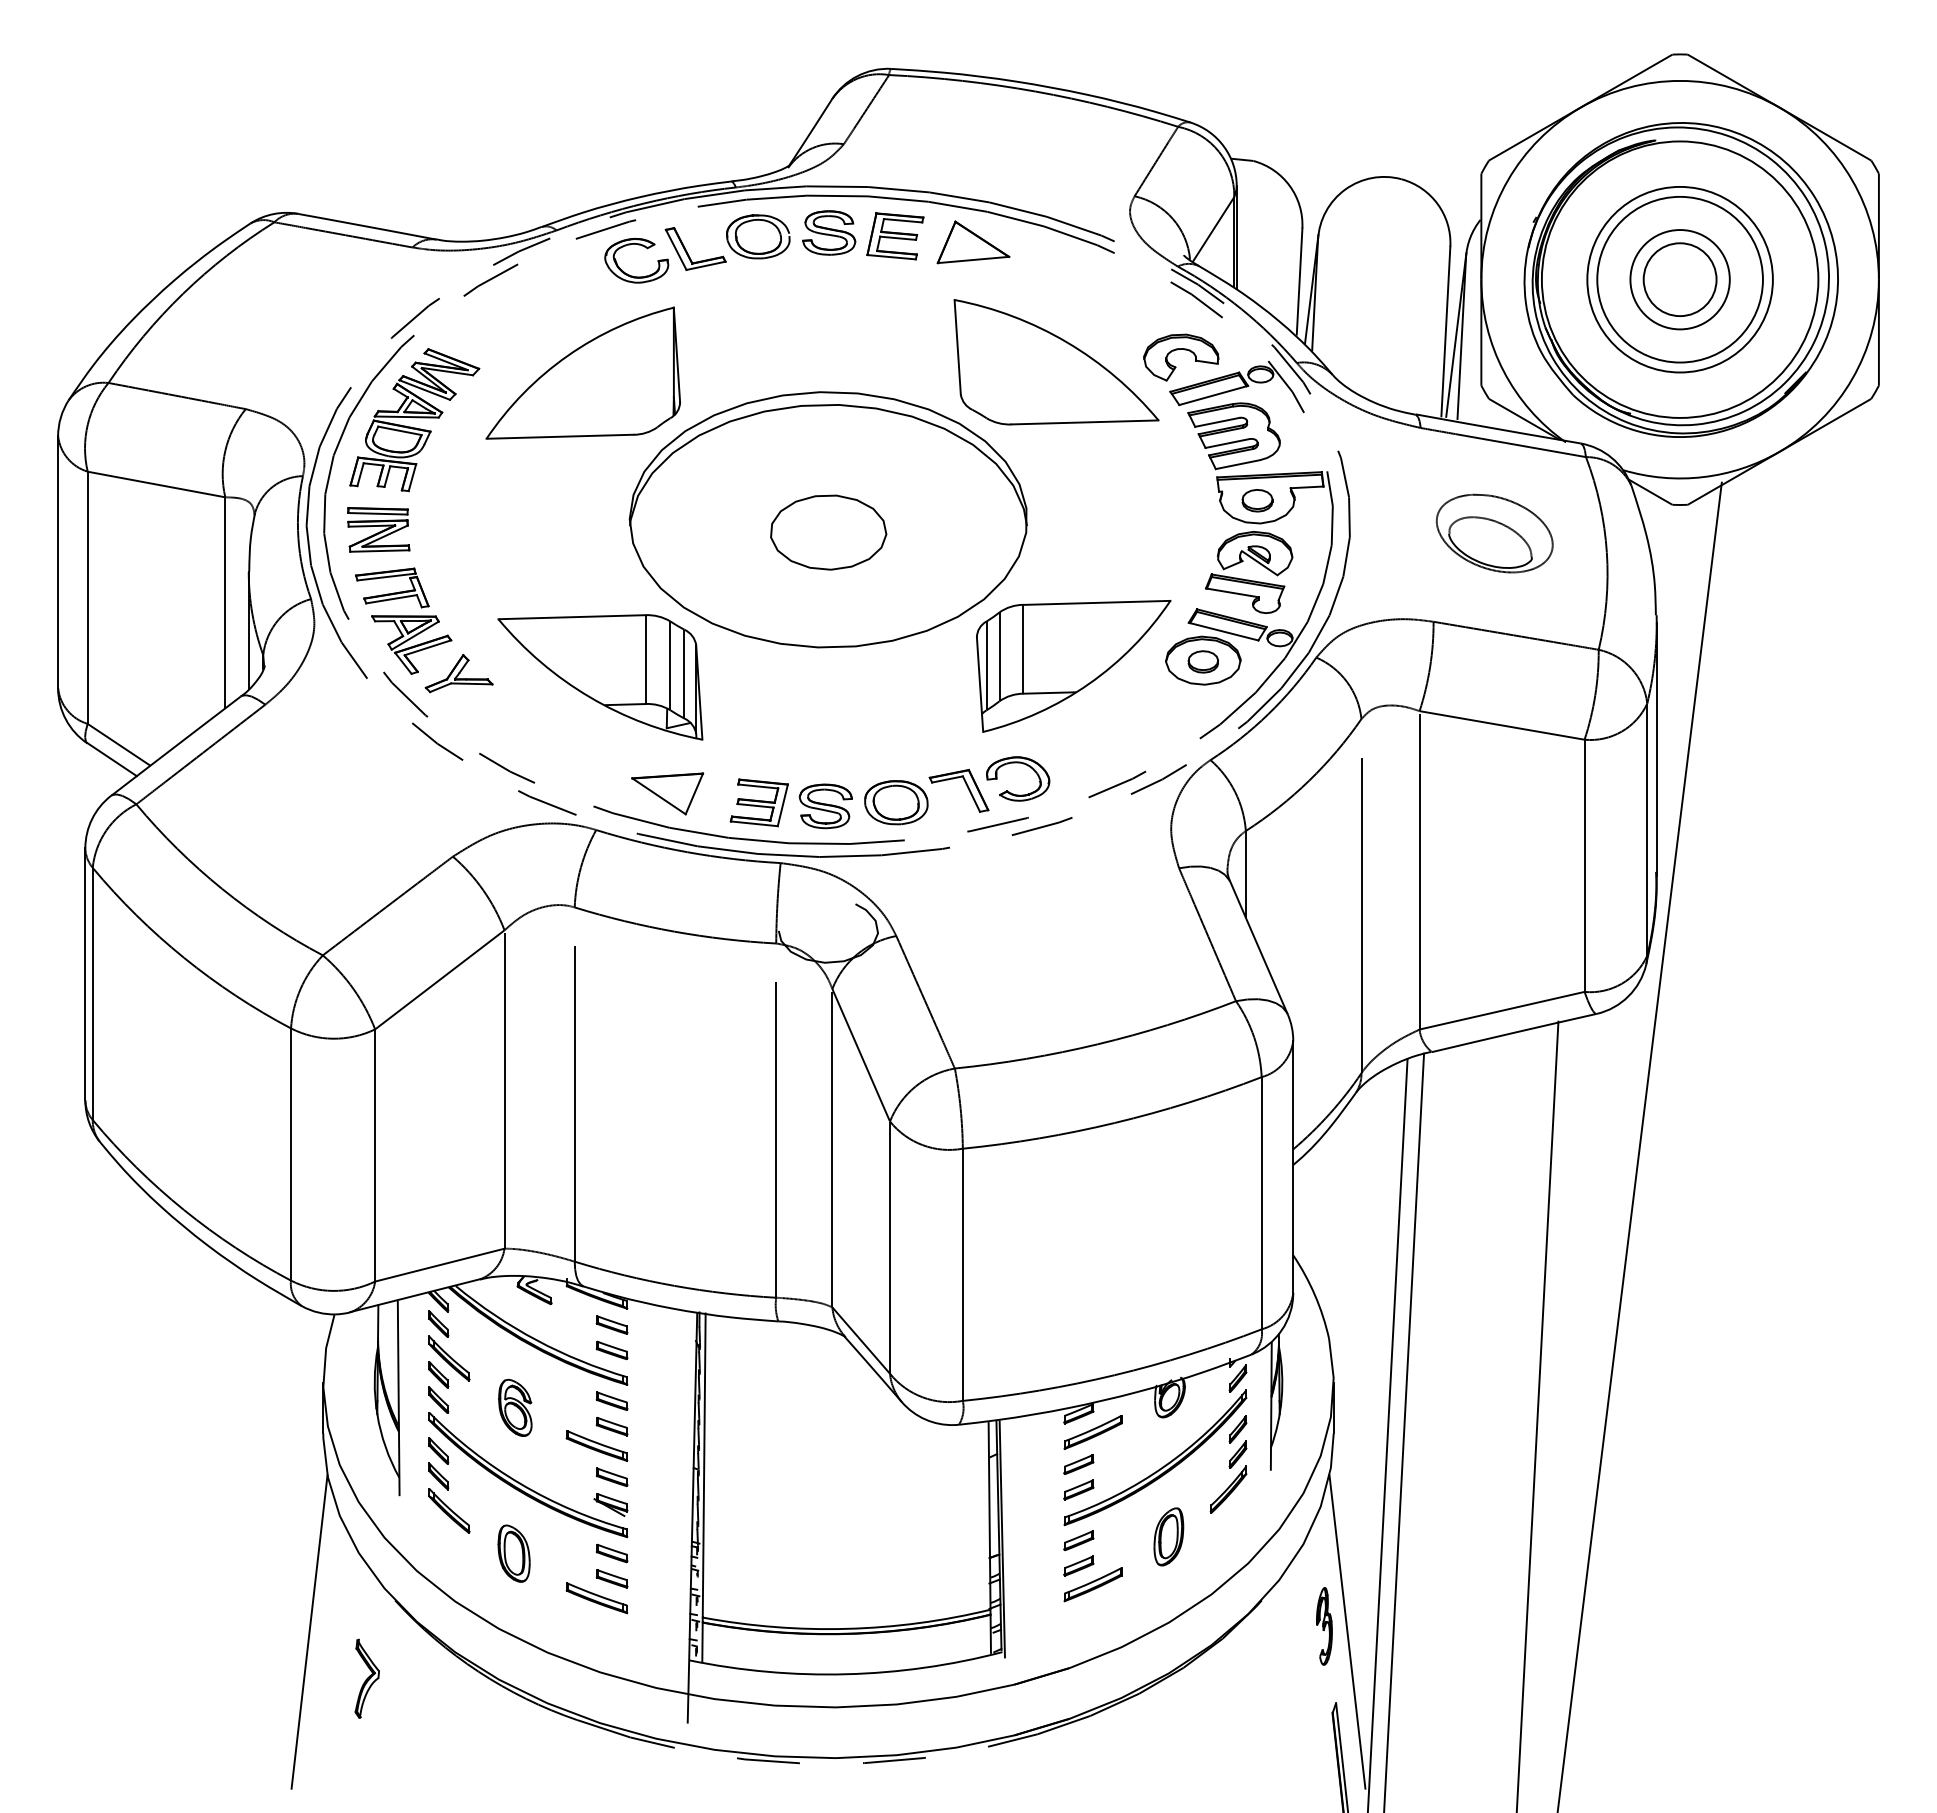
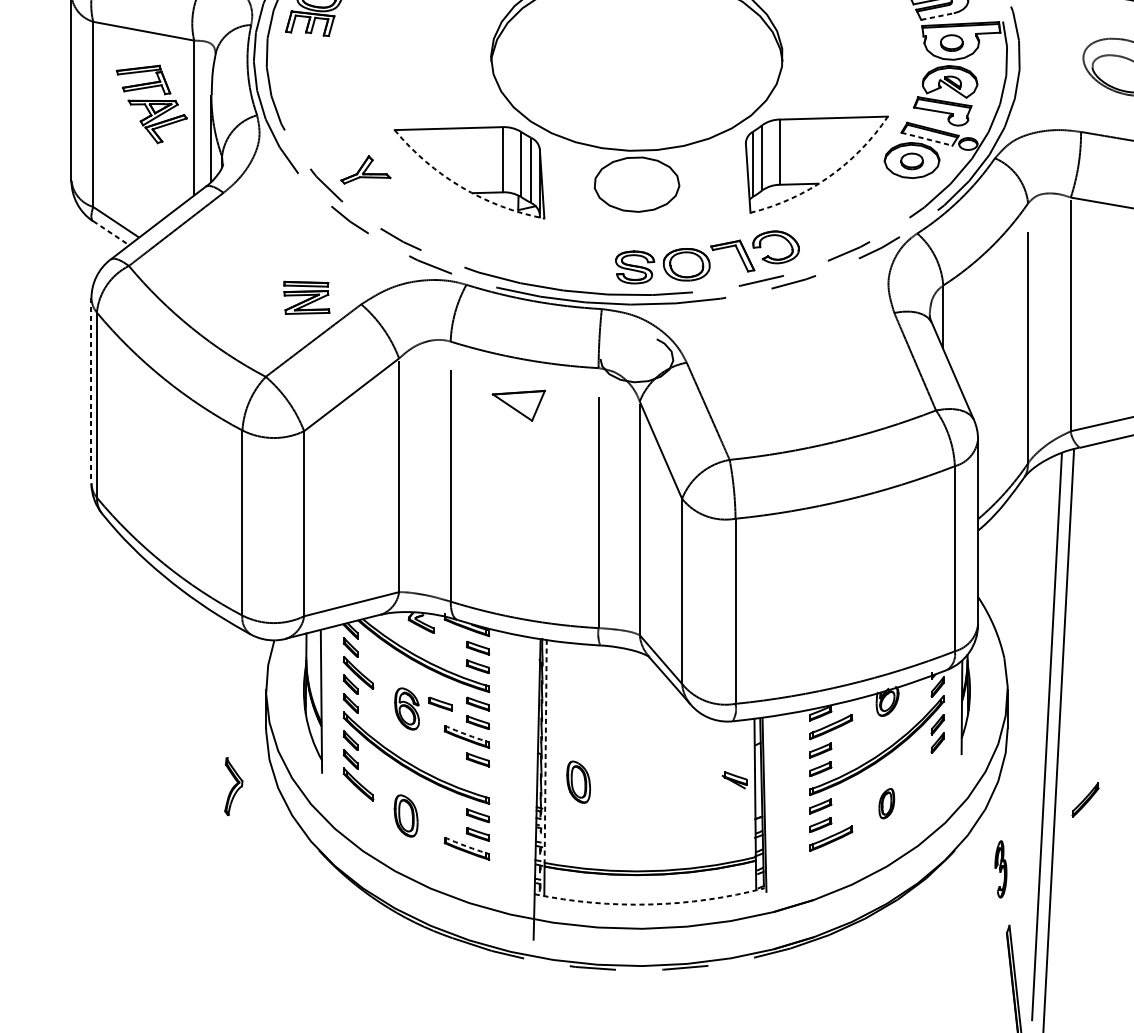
line: (1237, 464) -> (937, 16), solid -> dashed
part: (378, 529) -> (306, 297), moved
part: (828, 532) -> (636, 184), moved
part: (403, 620) -> (151, 103), moved
line: (1223, 631) -> (926, 139), solid -> dashed
arc: (1089, 683) -> (828, 177), solid -> dashed
arc: (589, 697) -> (461, 187), solid -> dashed
line: (112, 759) -> (111, 233), solid -> dashed
part: (667, 793) -> (518, 405), moved
part: (758, 802) -> (585, 264), removed
line: (85, 974) -> (91, 390), solid -> dashed
part: (560, 1400) -> (440, 703), added
arc: (596, 1442) -> (466, 734), solid -> dashed
line: (704, 1466) -> (545, 752), solid -> dashed
part: (1228, 1489) -> (1085, 799), moved
part: (610, 1504) -> (734, 779), moved
part: (748, 1507) -> (578, 782), added
part: (1168, 1536) -> (886, 803), size x0.7
arc: (596, 1595) -> (466, 846), solid -> dashed
line: (309, 1631) -> (255, 873), removed
line: (1347, 1631) -> (1017, 873), removed
arc: (846, 1674) -> (650, 904), solid -> dashed
part: (366, 1678) -> (233, 786), moved

